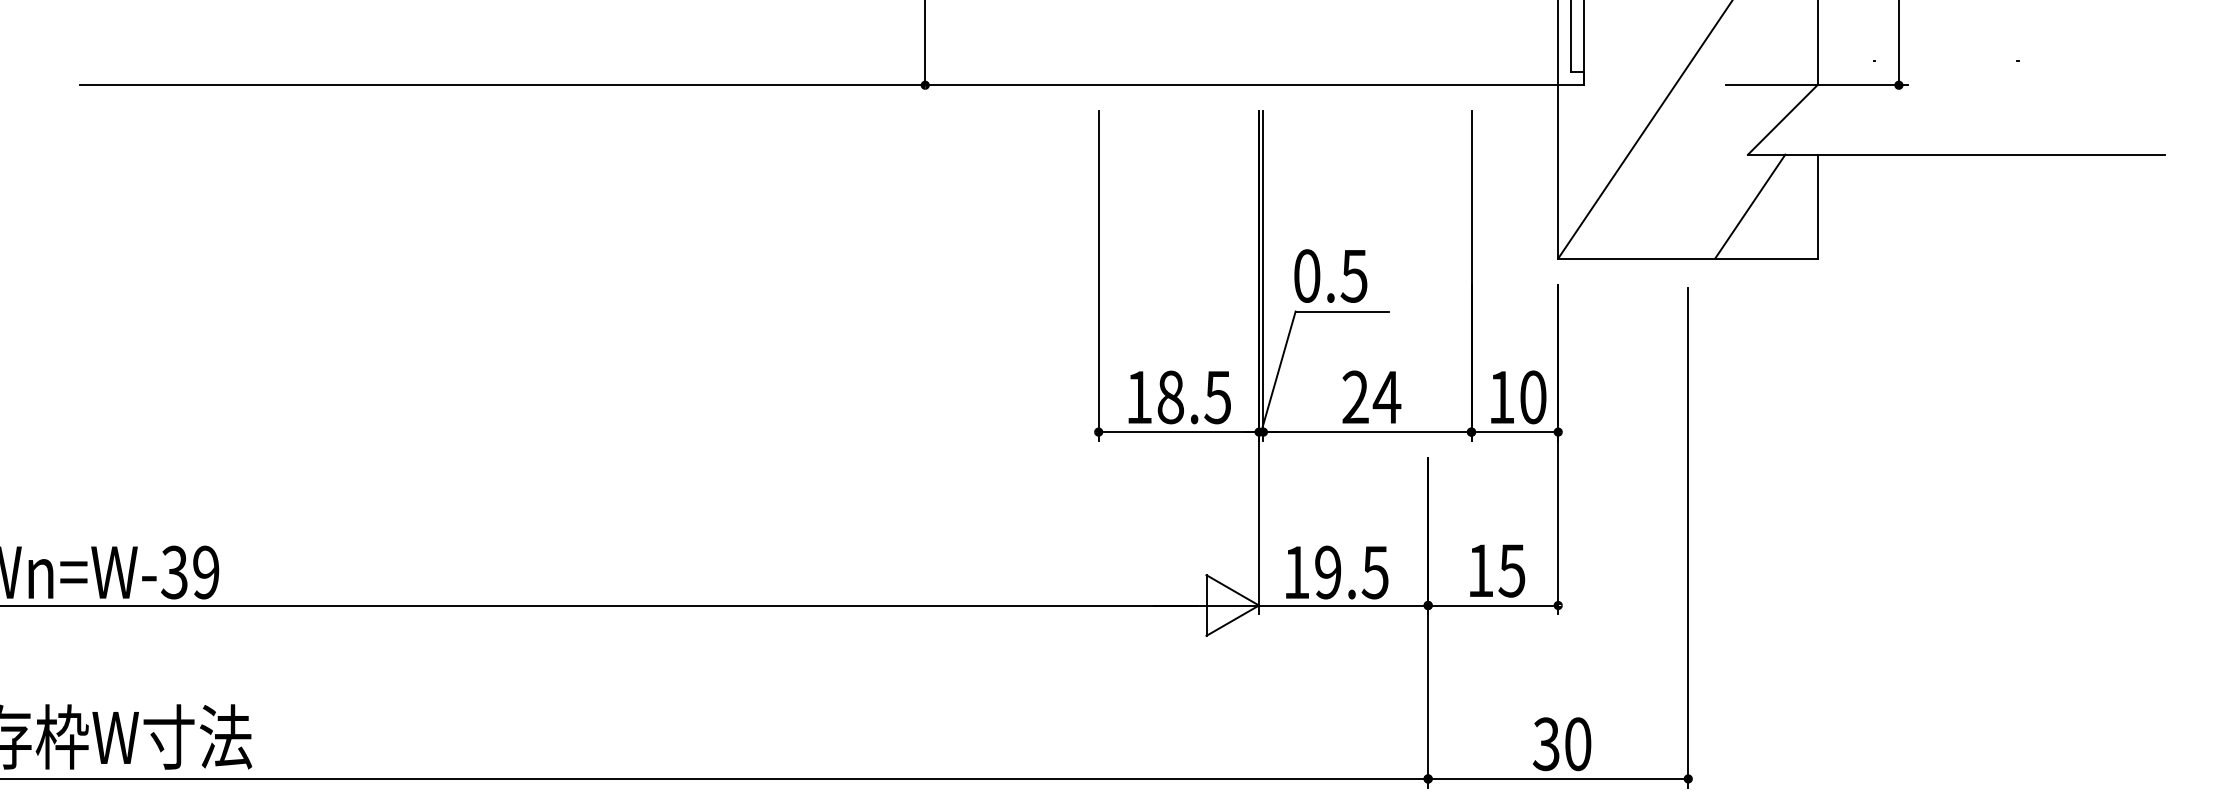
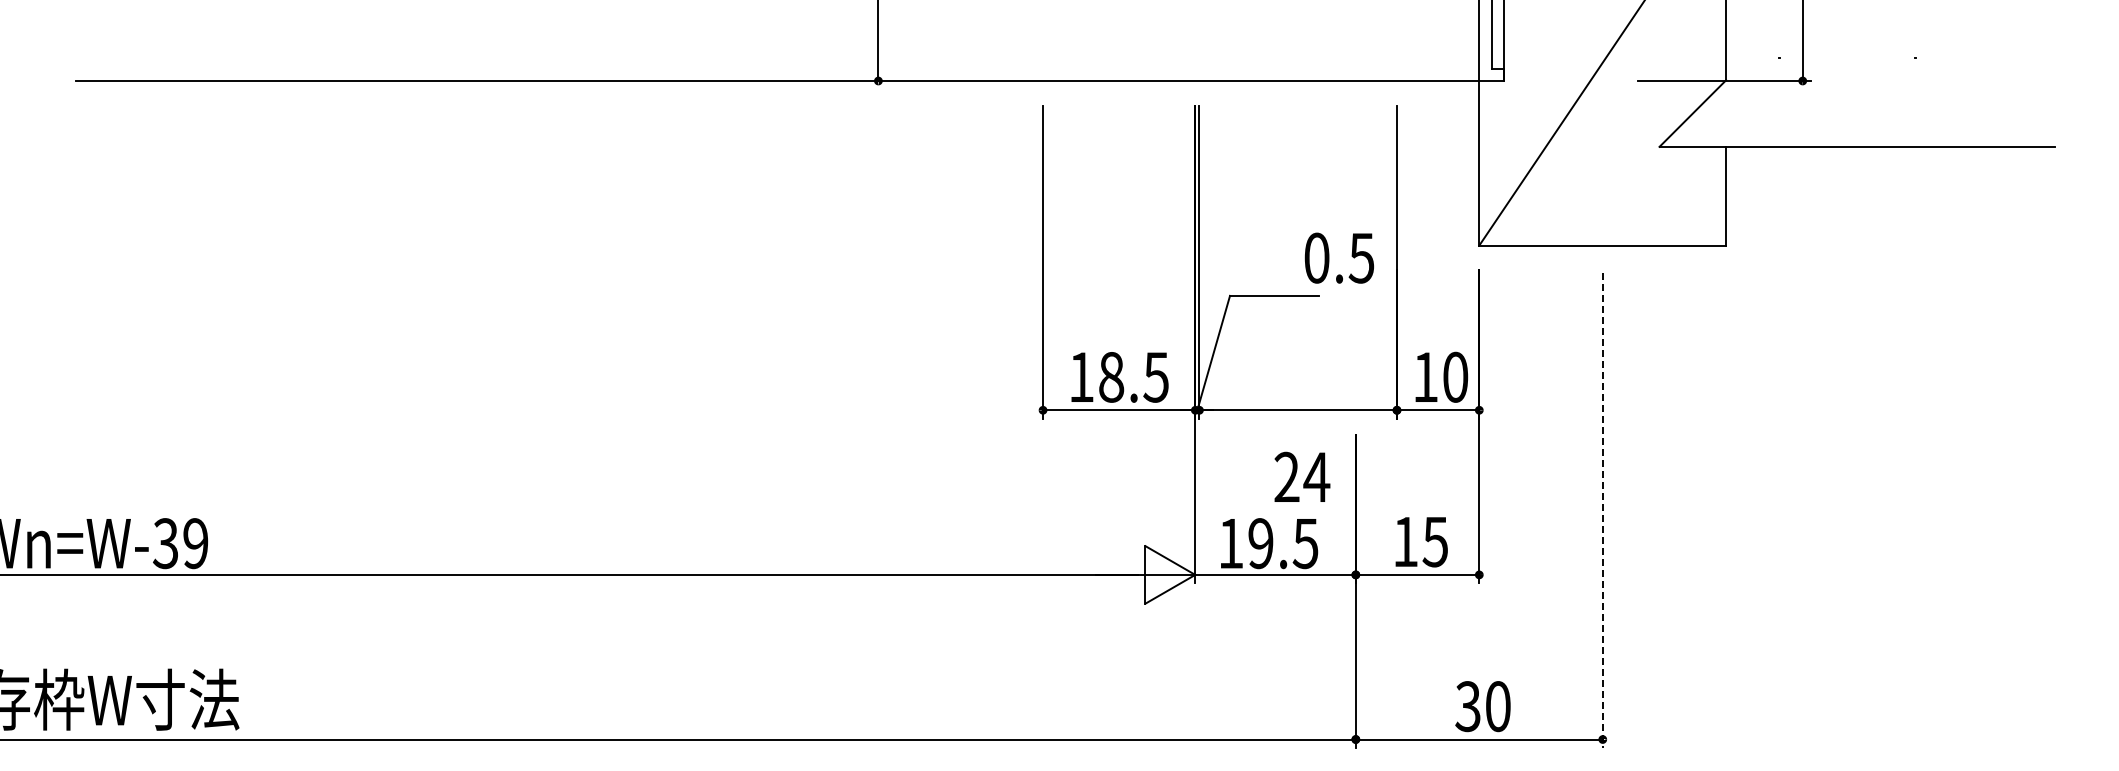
line: (1750, 205) -> (1661, 195), removed
text: (1329, 275) -> (1338, 257), moved
text: (1371, 396) -> (1302, 476), moved
line: (1687, 538) -> (1602, 511), solid -> dashed

